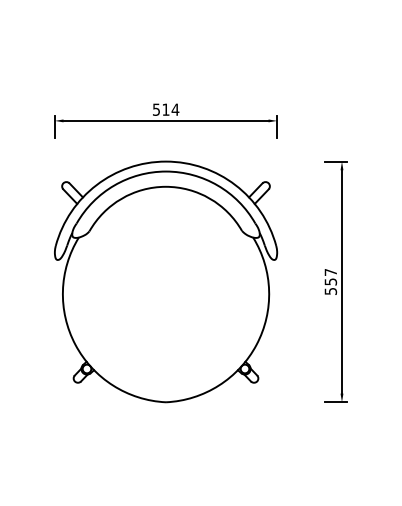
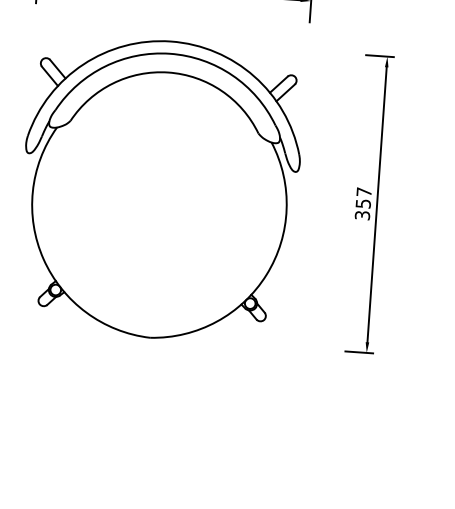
text: (330, 291) -> (362, 215), 557 -> 357

